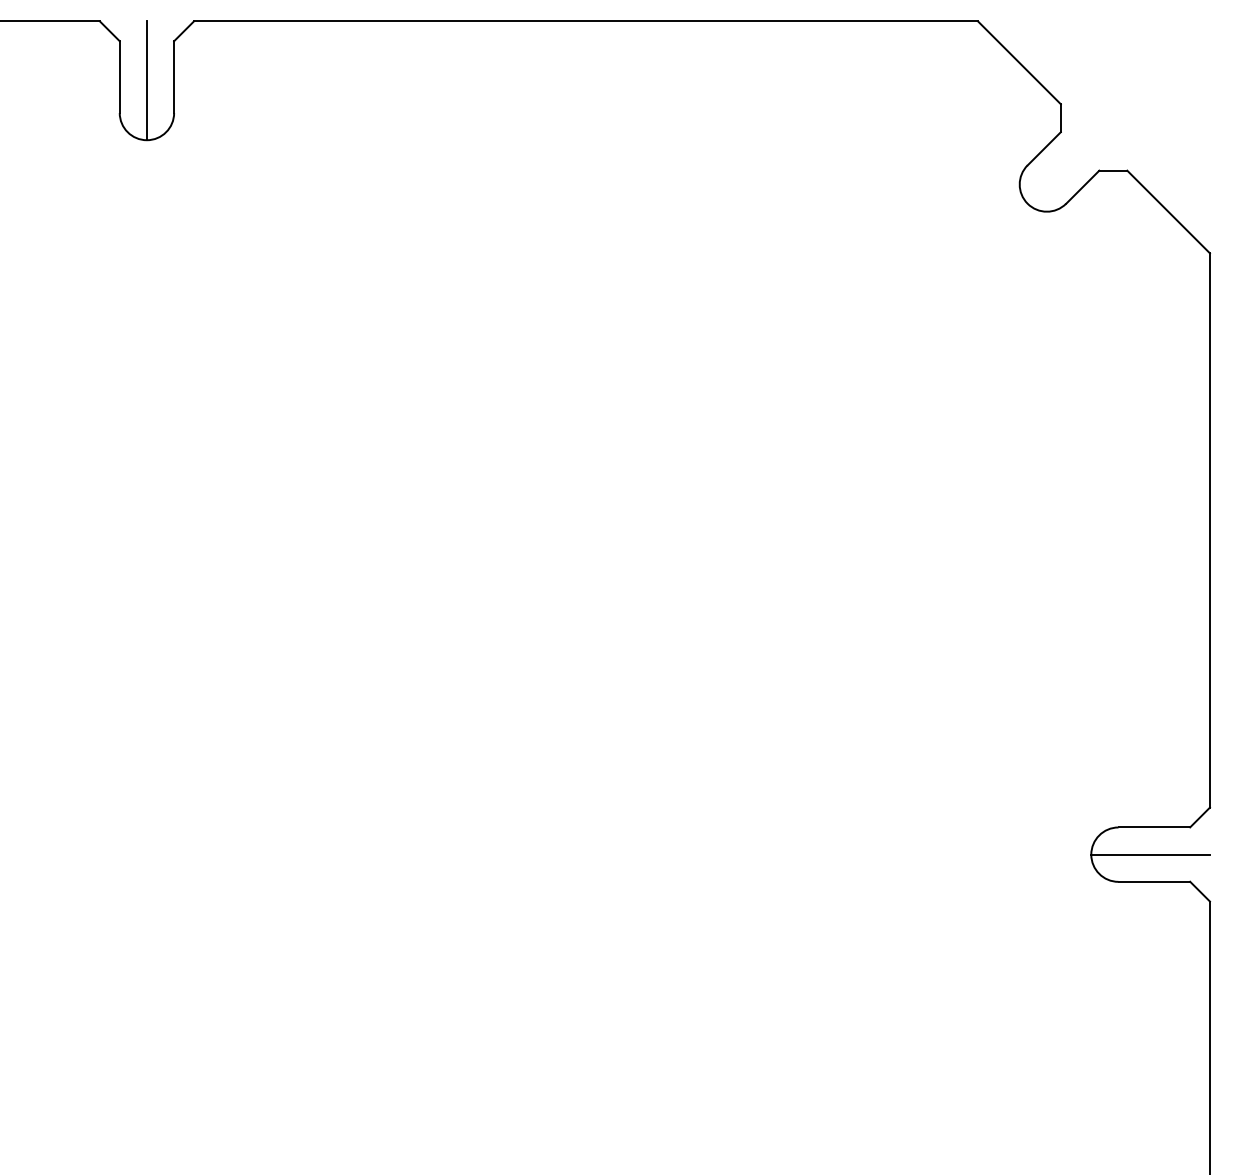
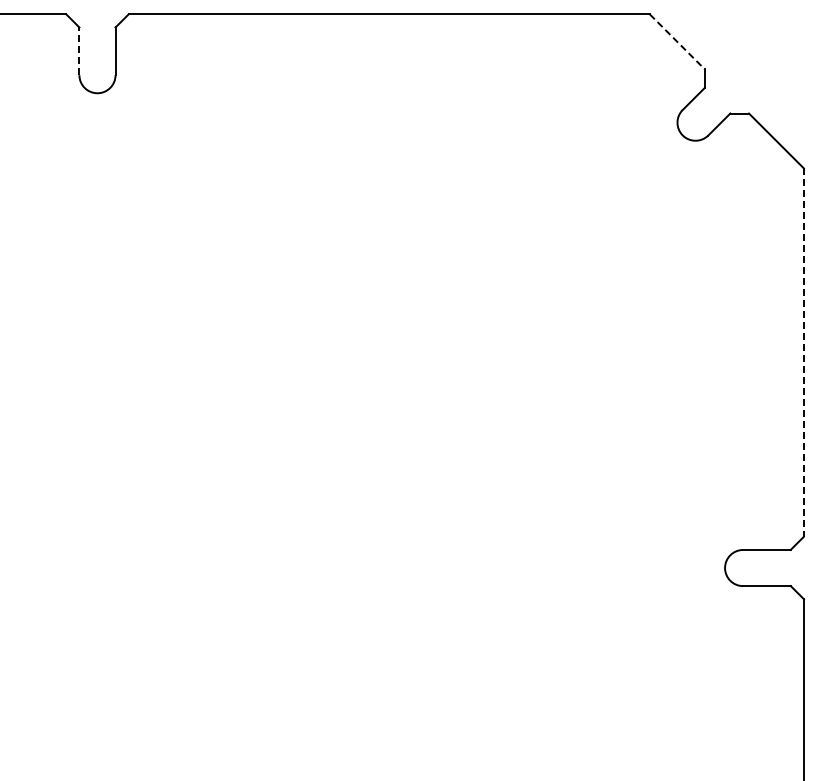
line: (1019, 62) -> (677, 41), solid -> dashed
line: (119, 77) -> (79, 51), solid -> dashed
line: (146, 80) -> (97, 53), removed
line: (1209, 531) -> (803, 353), solid -> dashed
line: (1150, 855) -> (764, 568), removed

